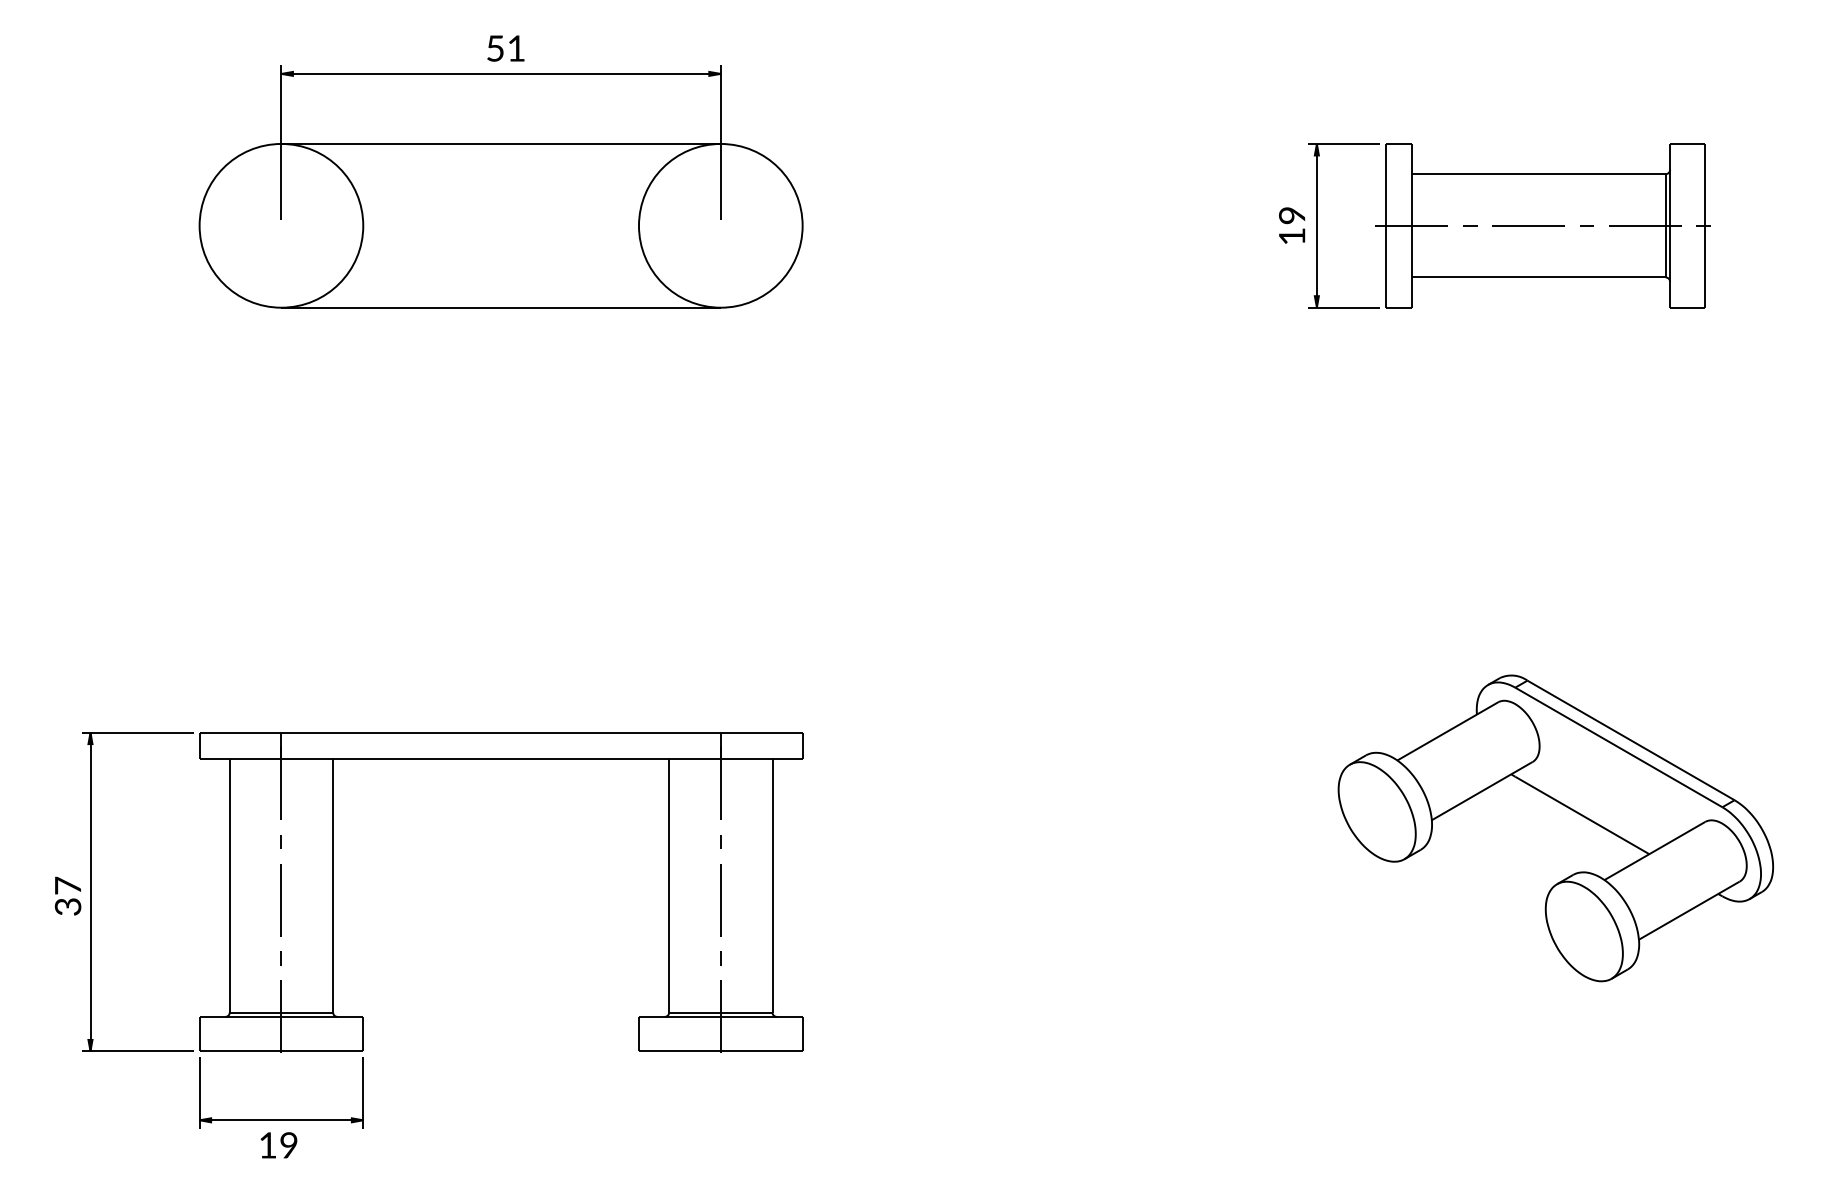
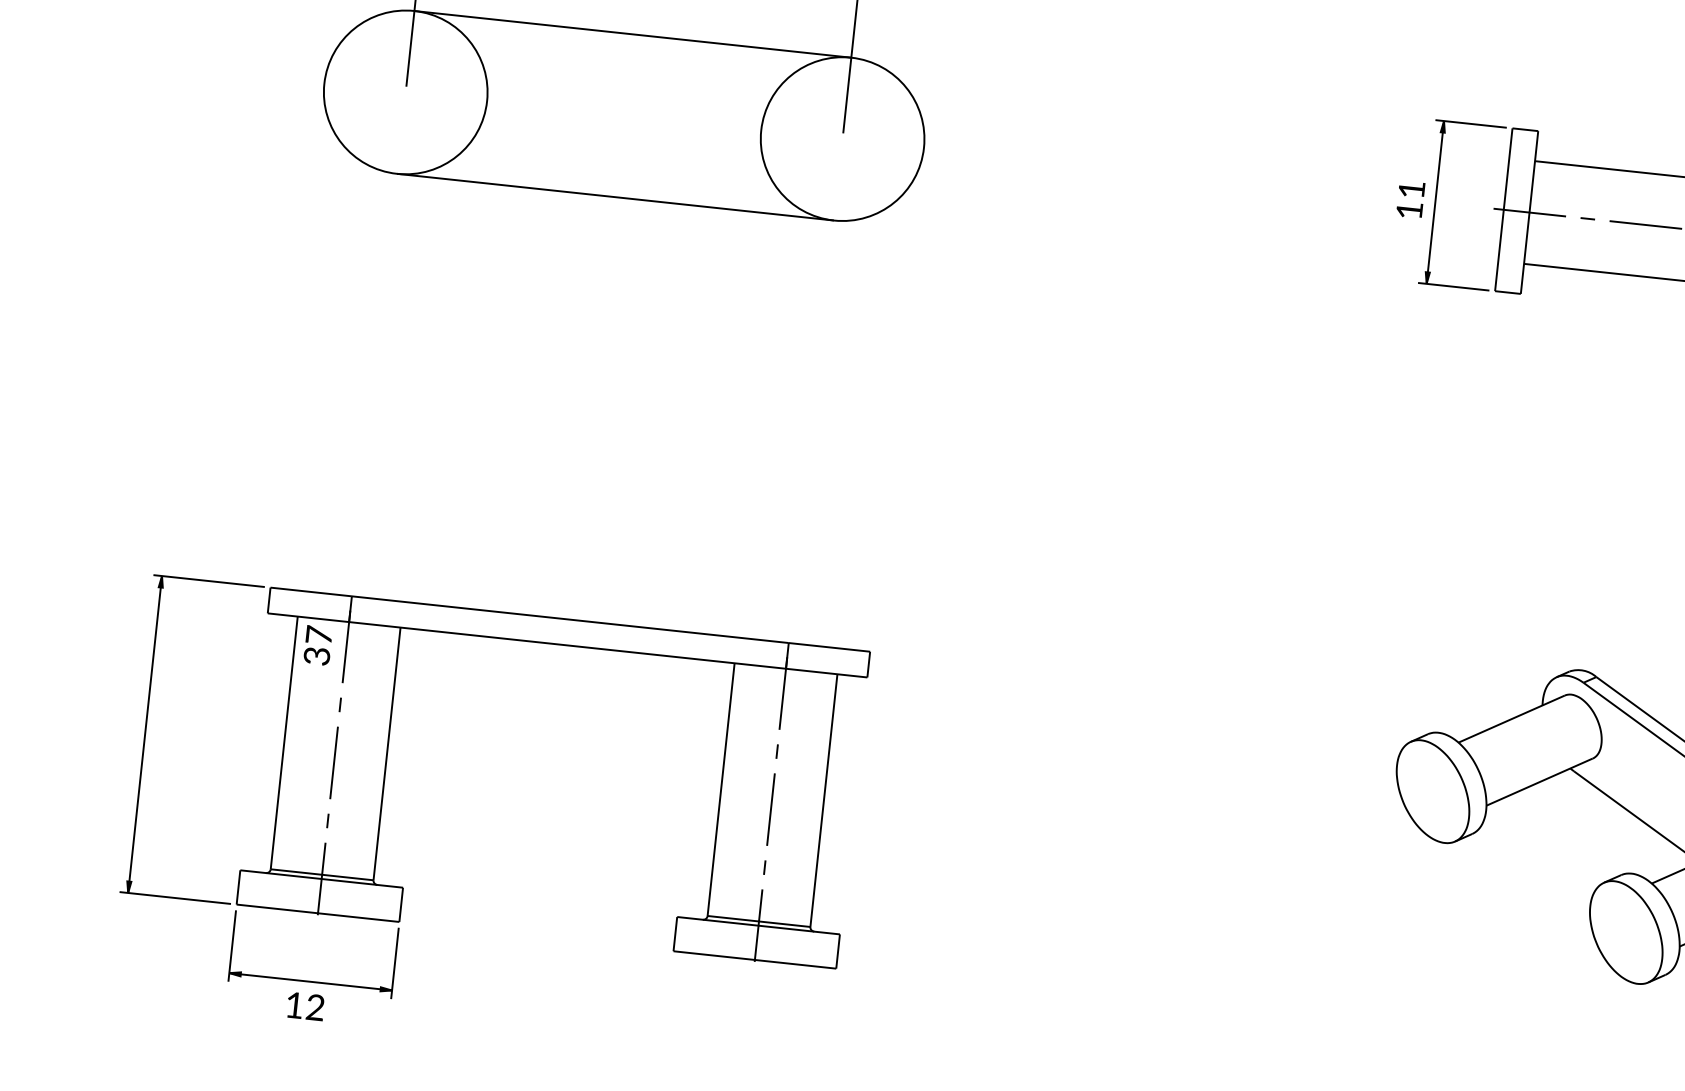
text: (1292, 215) -> (1412, 189), 19 -> 11
text: (67, 895) -> (317, 644), moved
text: (288, 1145) -> (315, 1007), 19 -> 12

